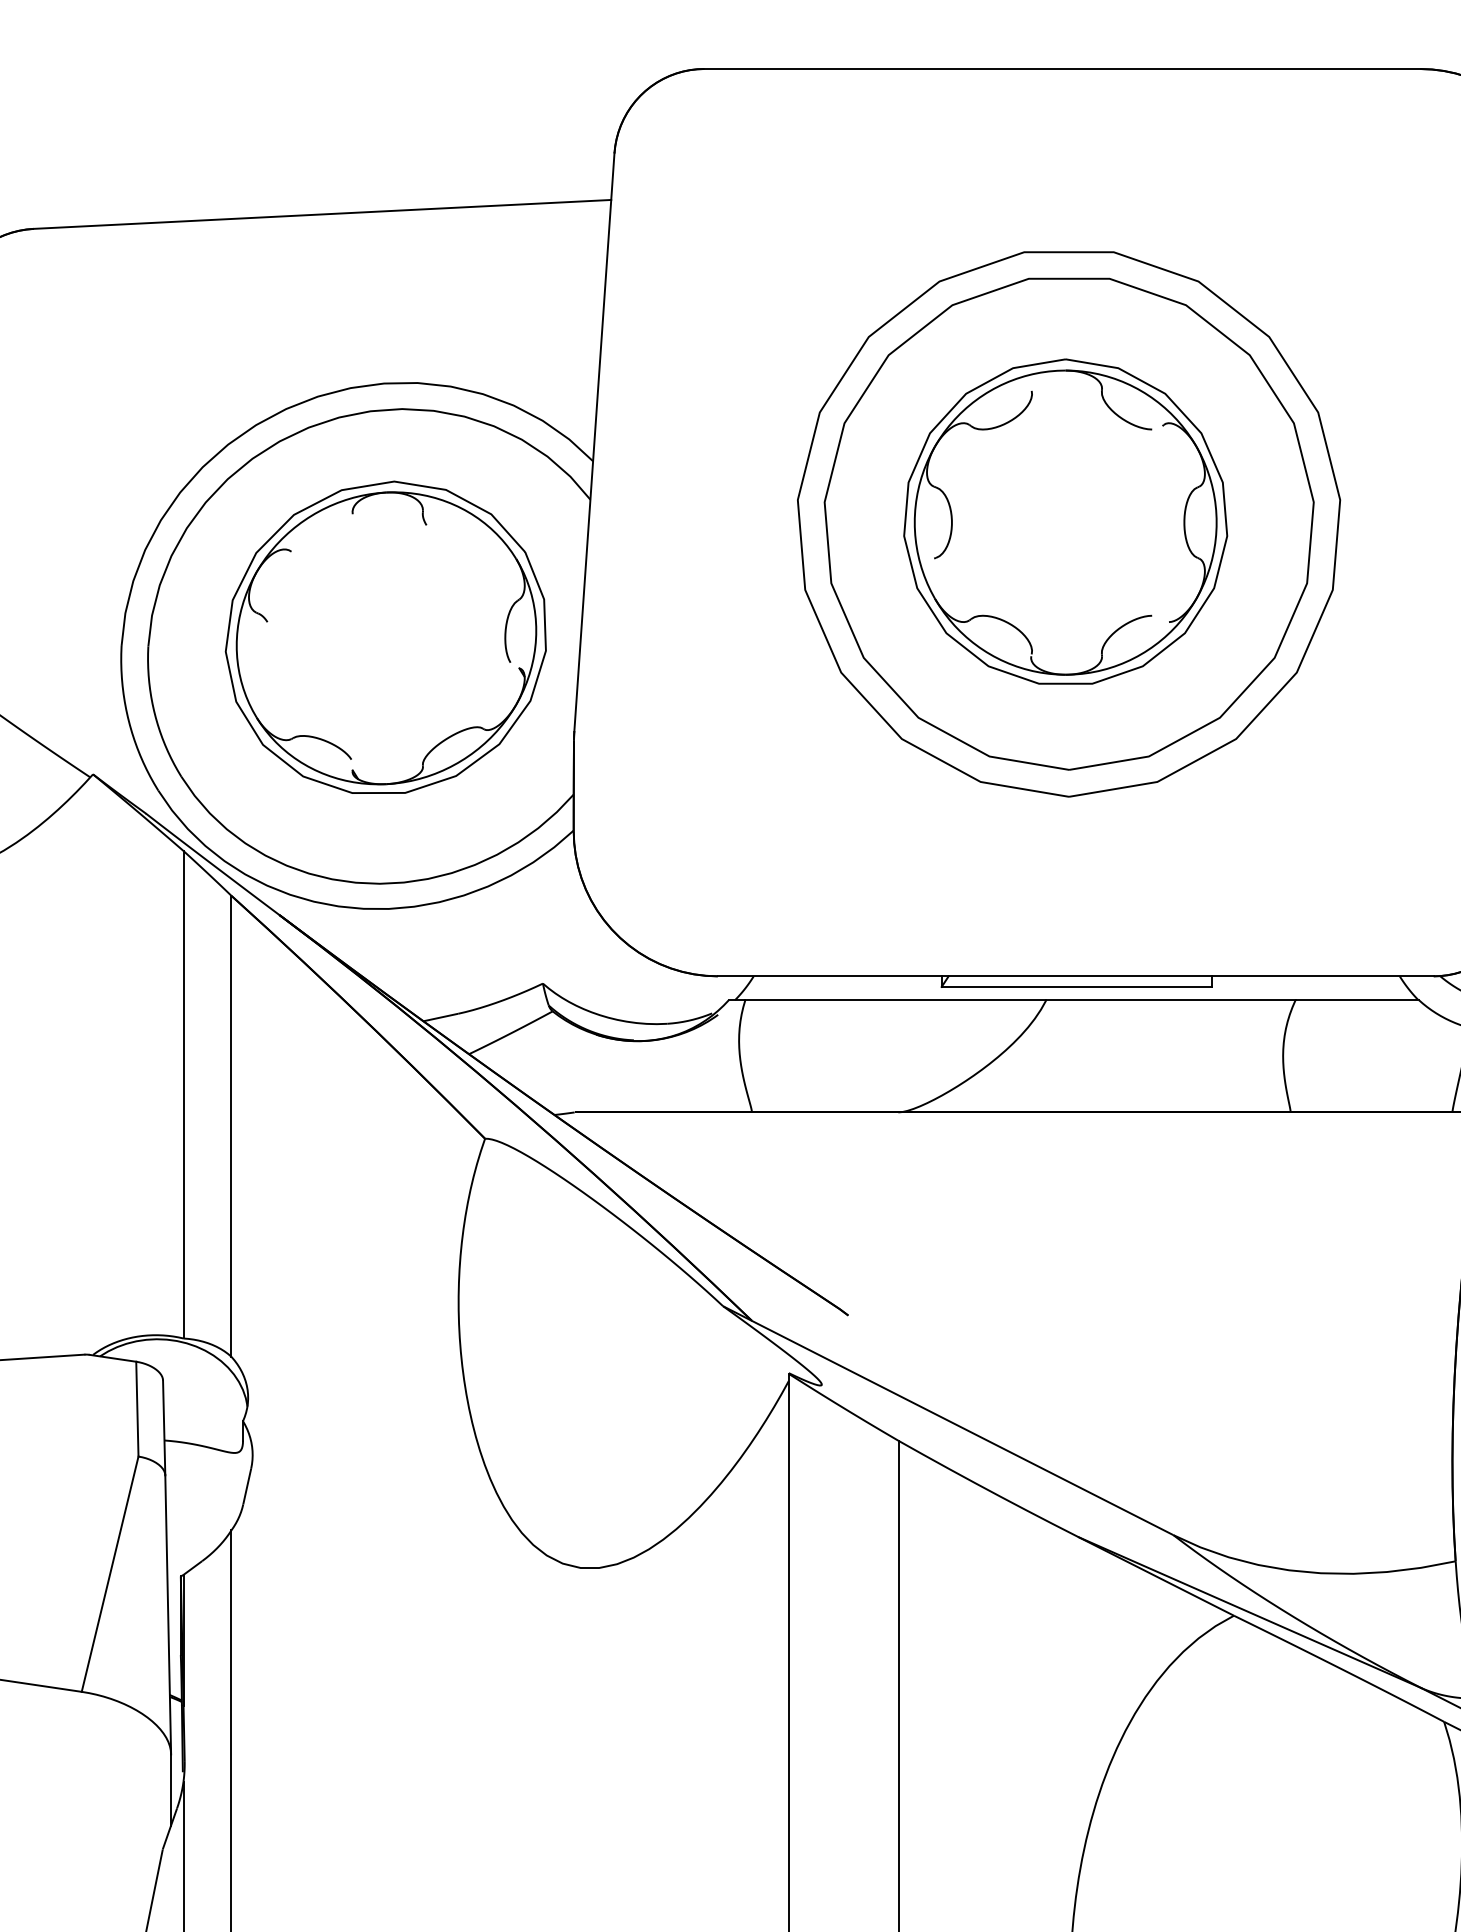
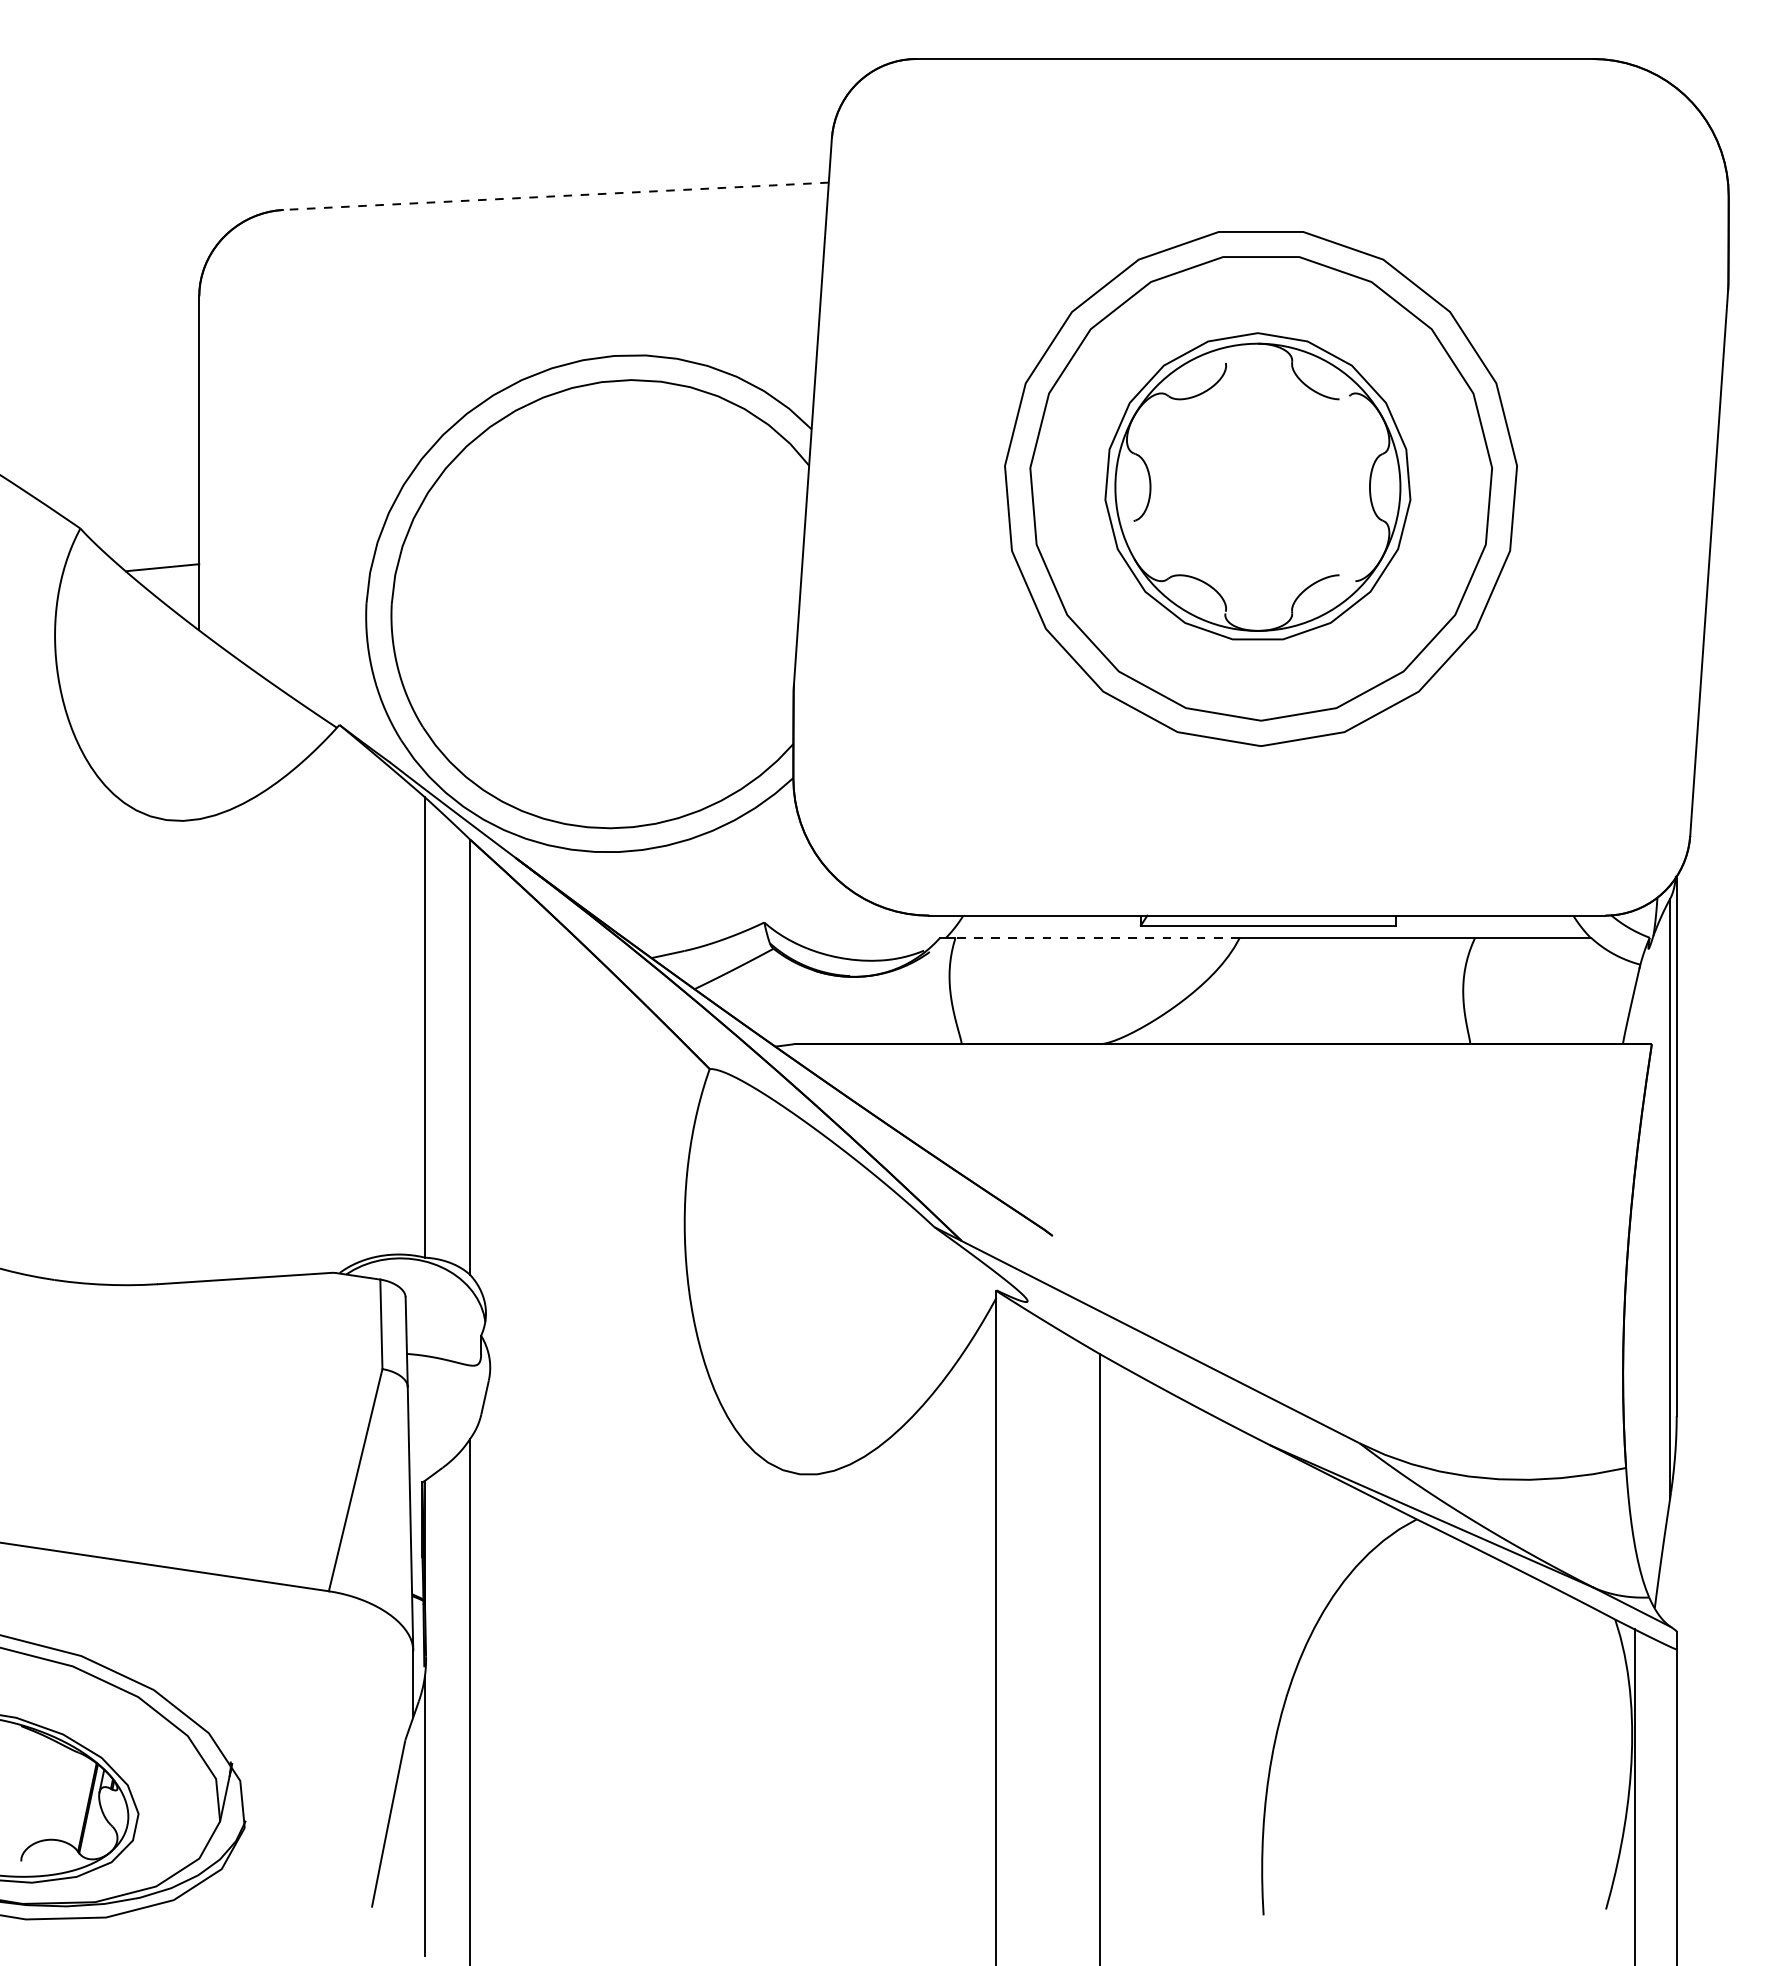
line: (322, 214) -> (556, 196), solid -> dashed
part: (385, 637) -> (615, 595), removed
line: (895, 1000) -> (1097, 938), solid -> dashed

